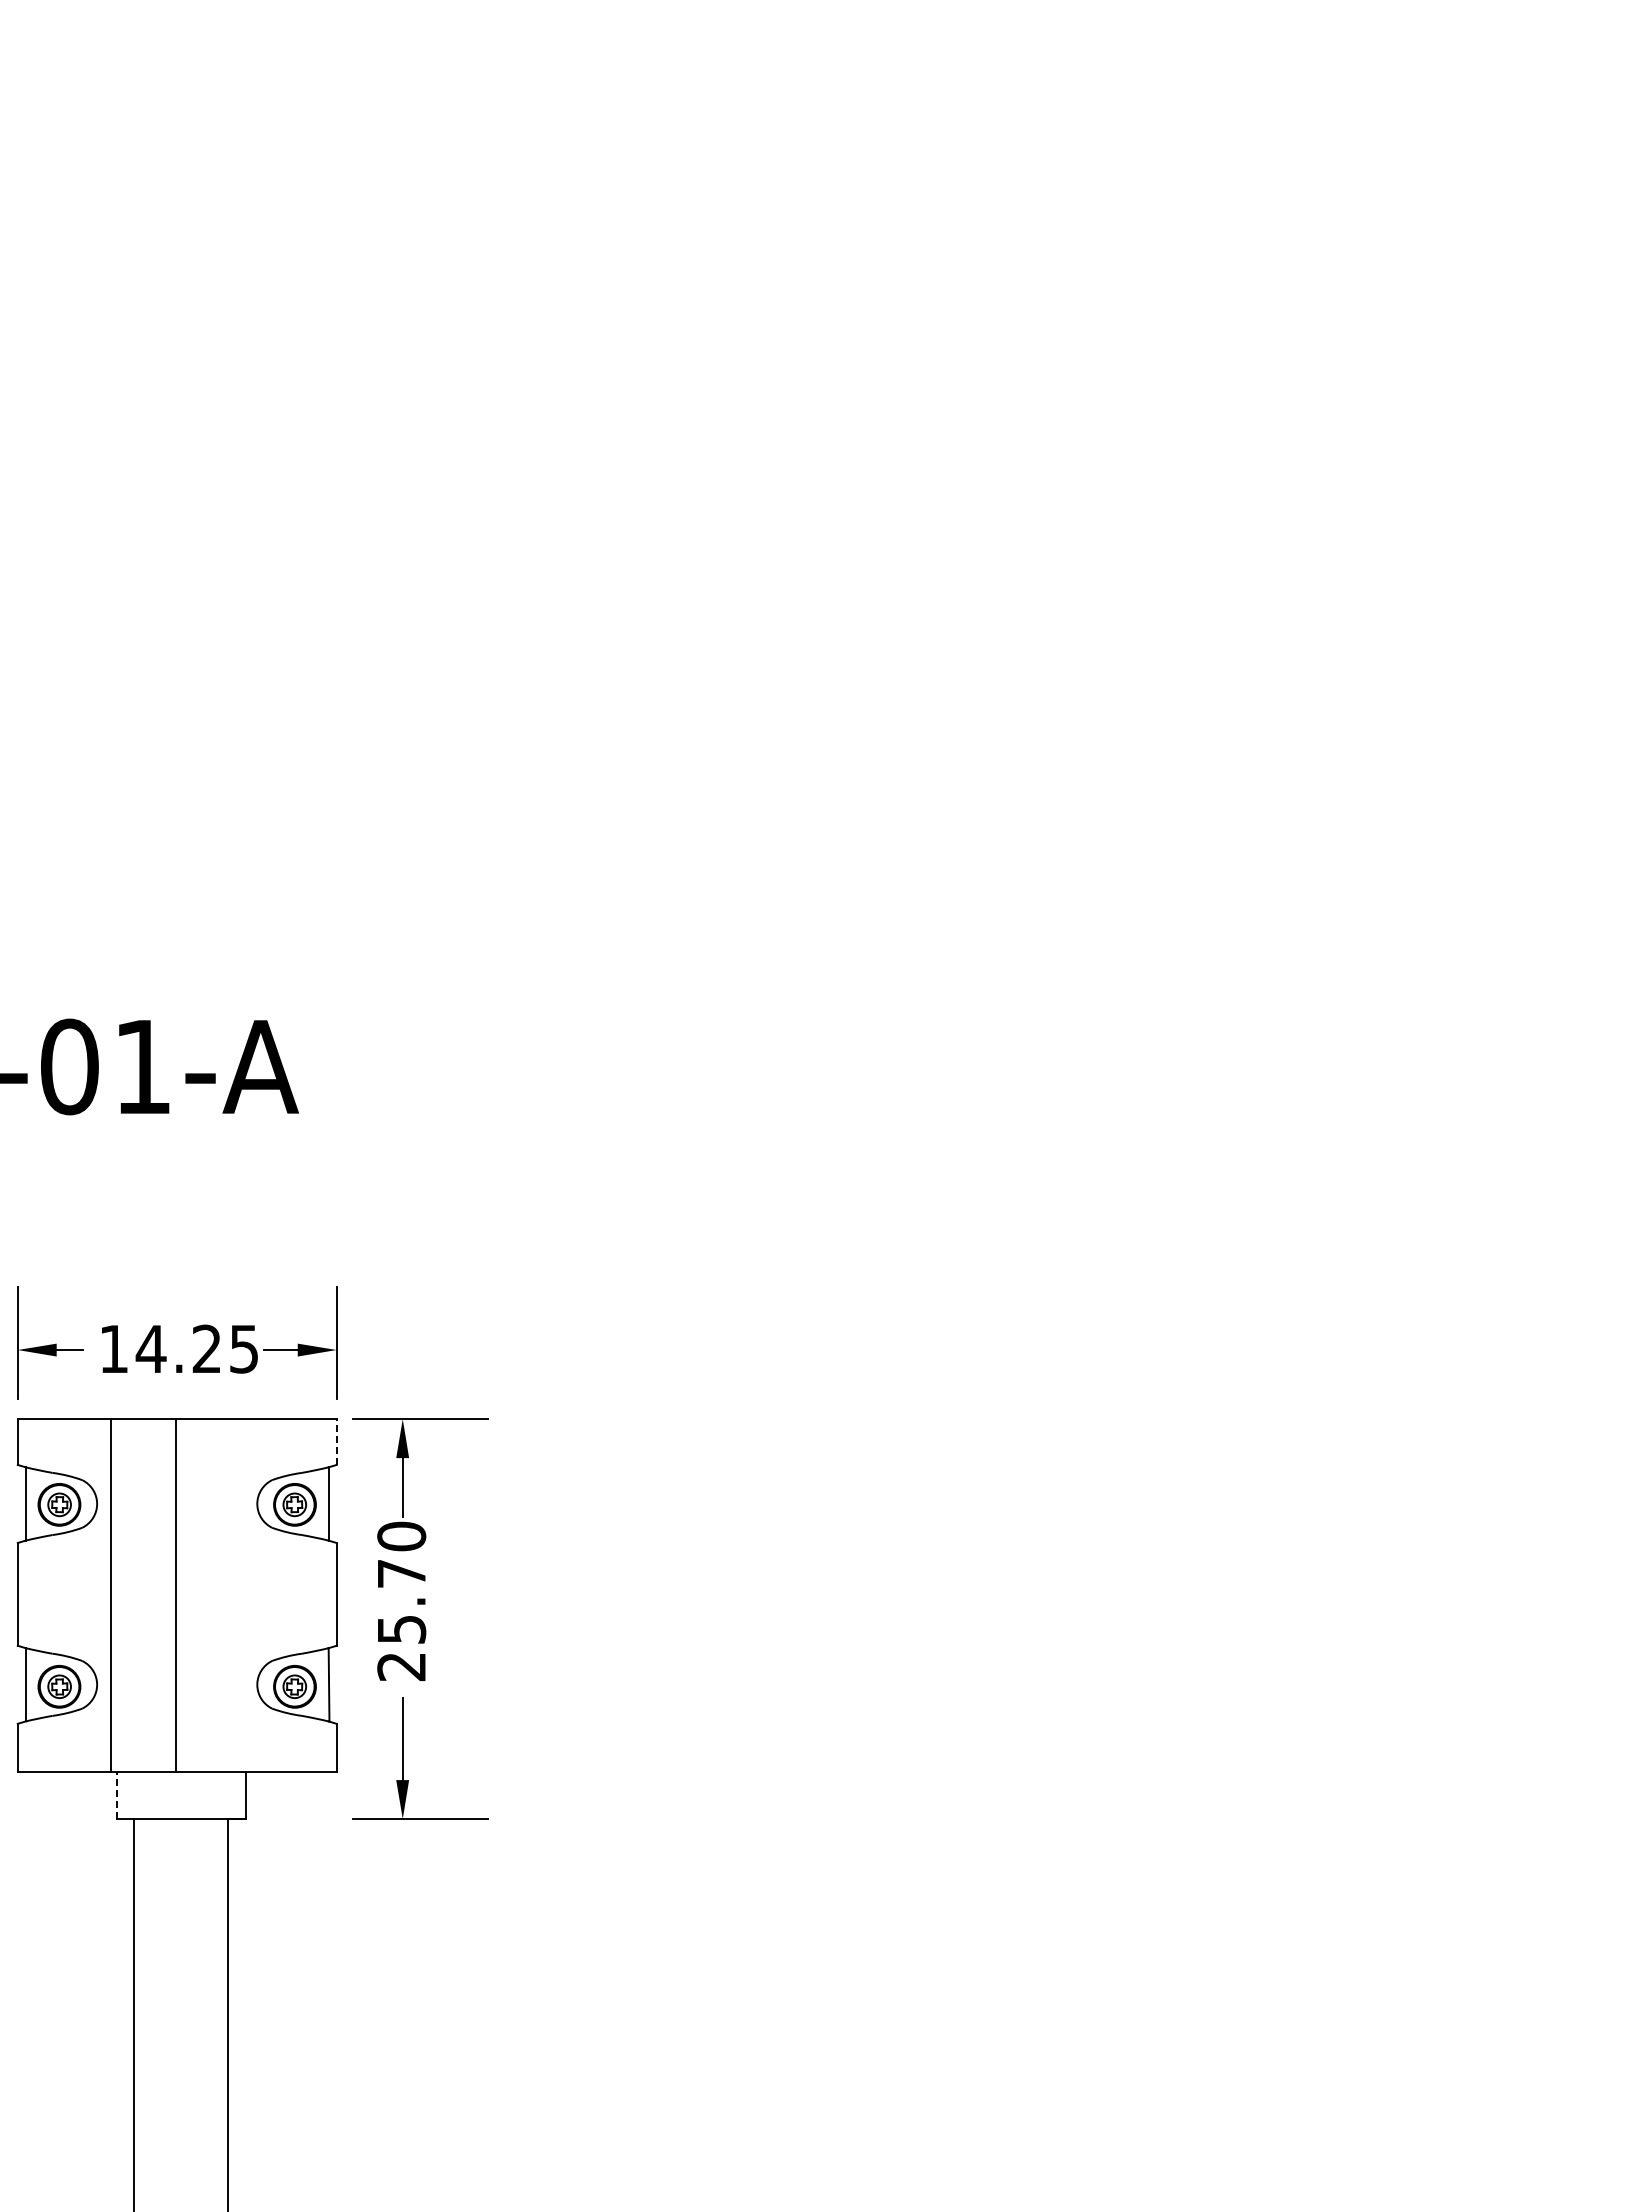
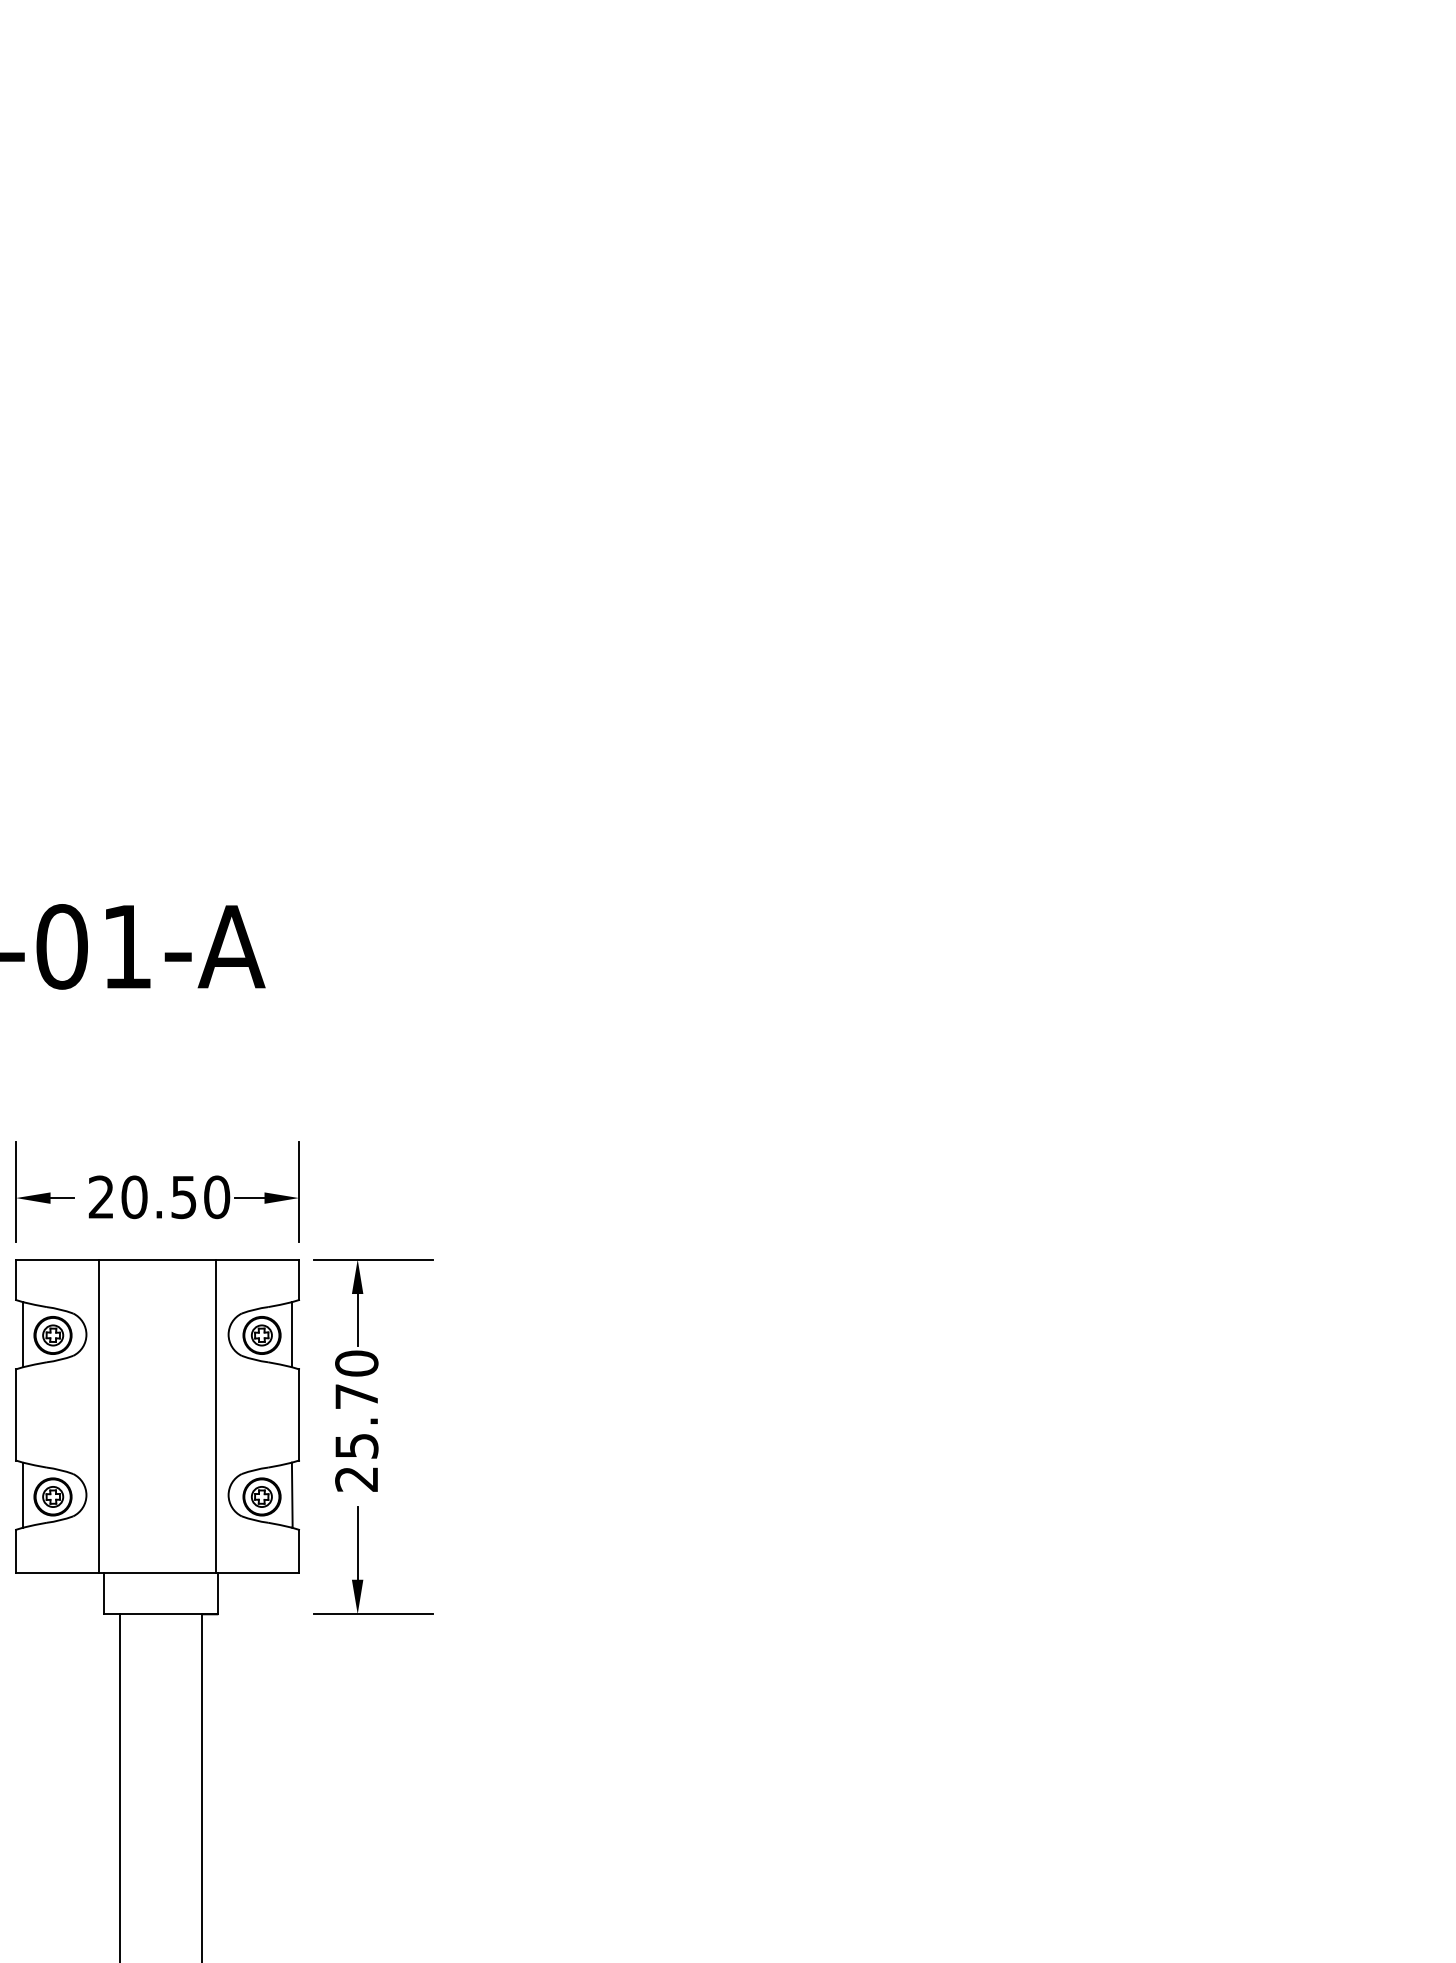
text: (179, 1348) -> (159, 1196), 14.25 -> 20.50
line: (336, 1442) -> (298, 1280), dashed -> solid
line: (176, 1595) -> (216, 1415), moved
line: (116, 1795) -> (103, 1593), dashed -> solid

